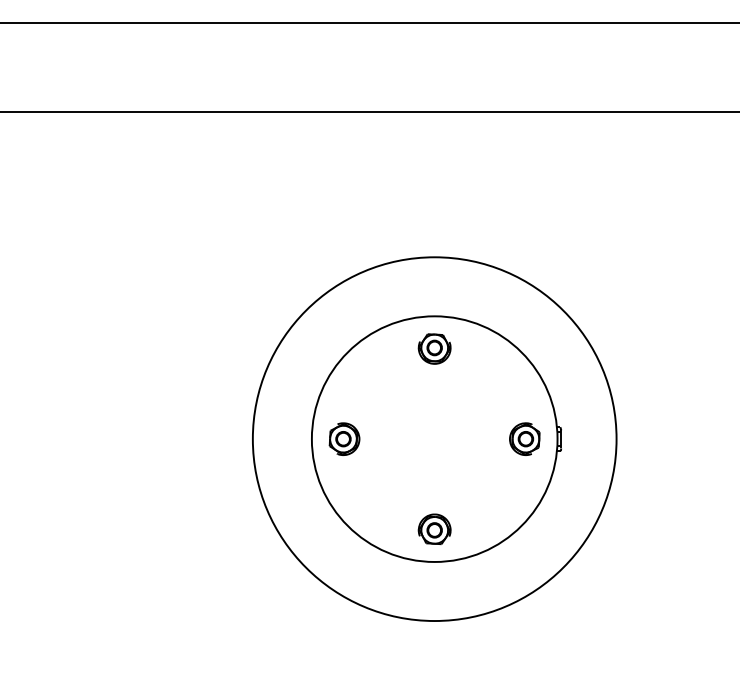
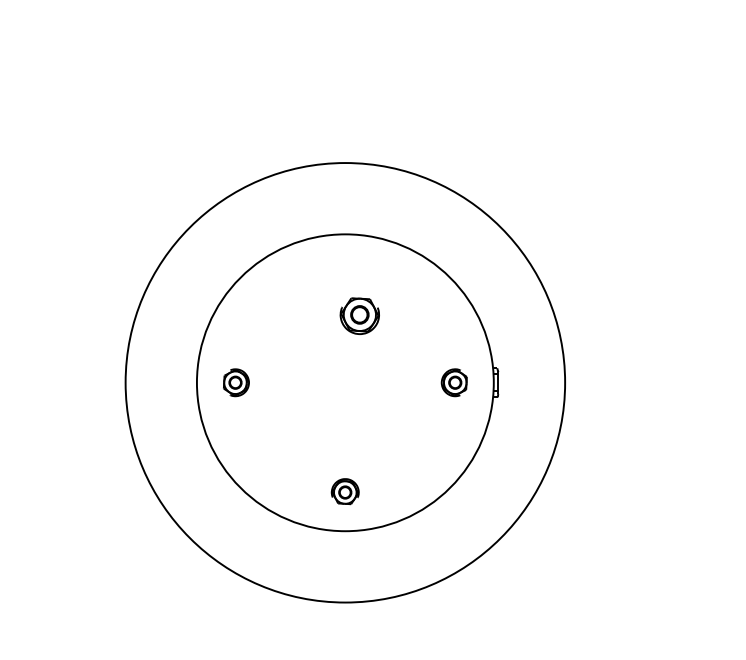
part: (434, 348) -> (359, 315), moved
part: (344, 438) -> (236, 381), size x0.7
part: (524, 438) -> (453, 381), size x0.7
part: (434, 528) -> (345, 490), size x0.7

